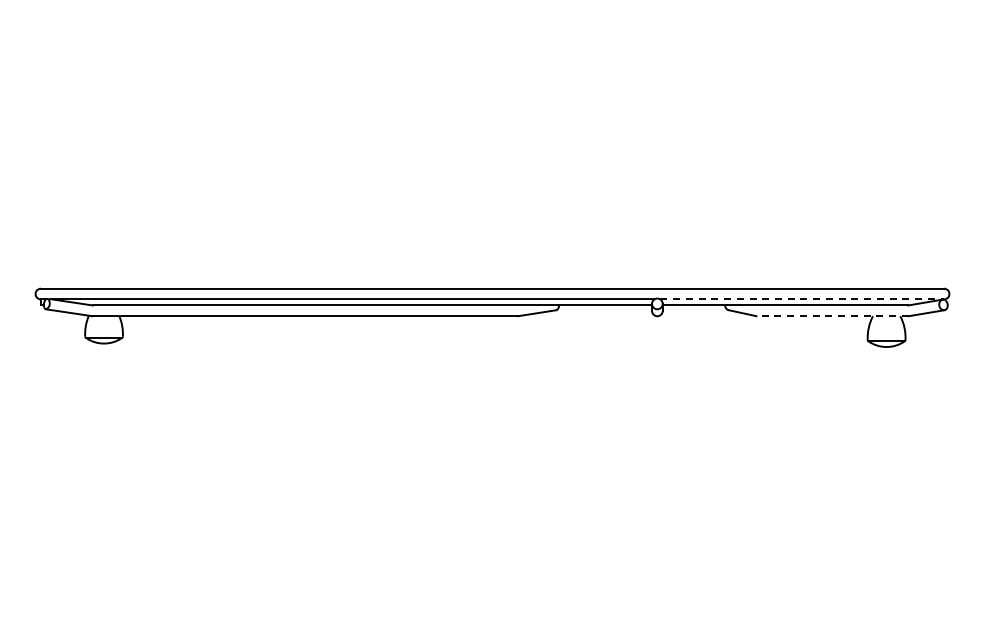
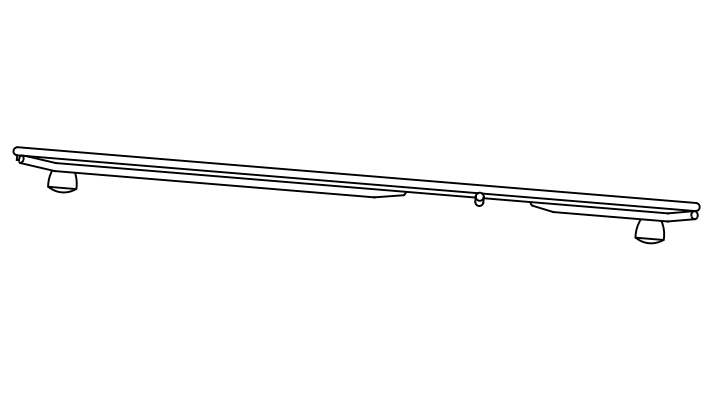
line: (802, 299) -> (589, 202), dashed -> solid
line: (832, 316) -> (610, 216), dashed -> solid

